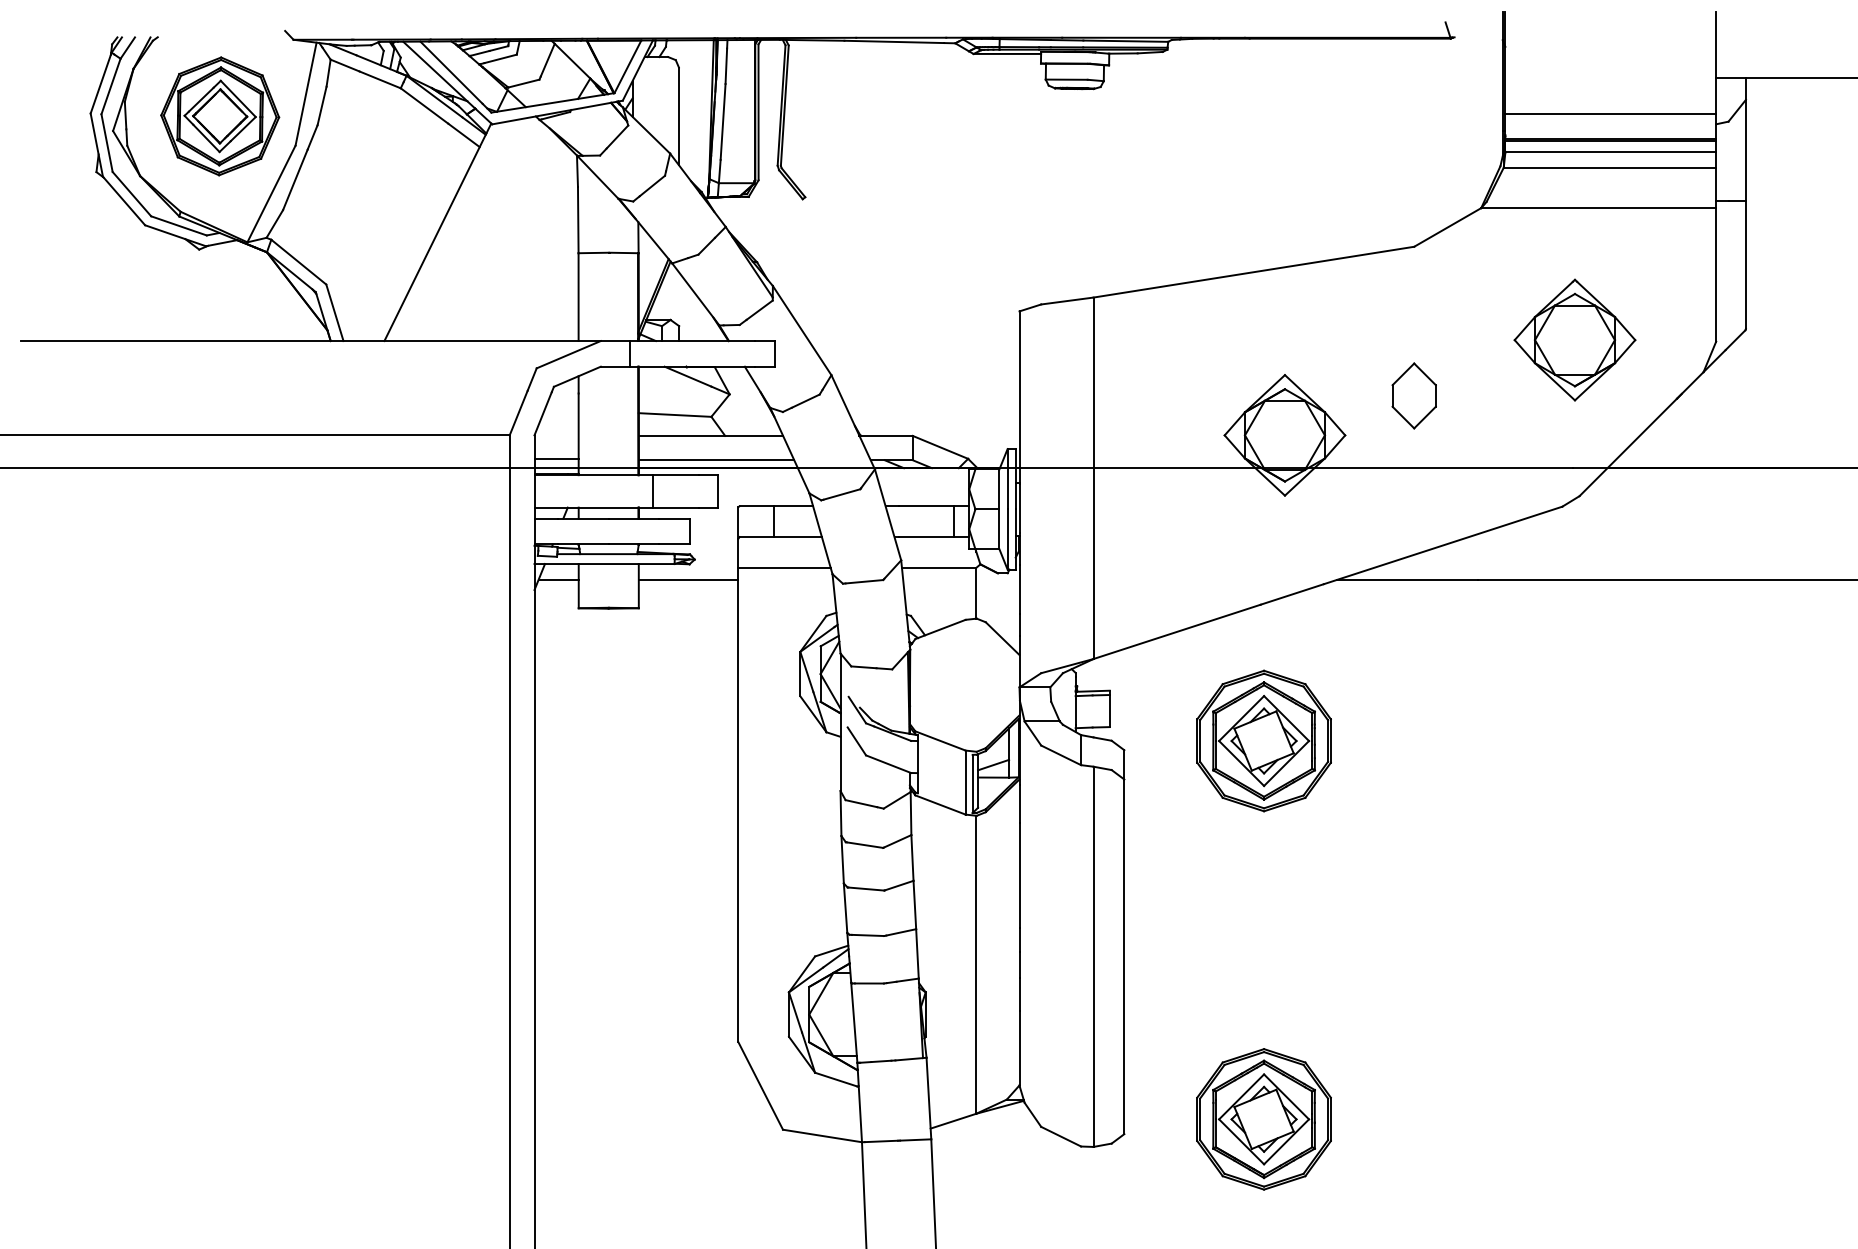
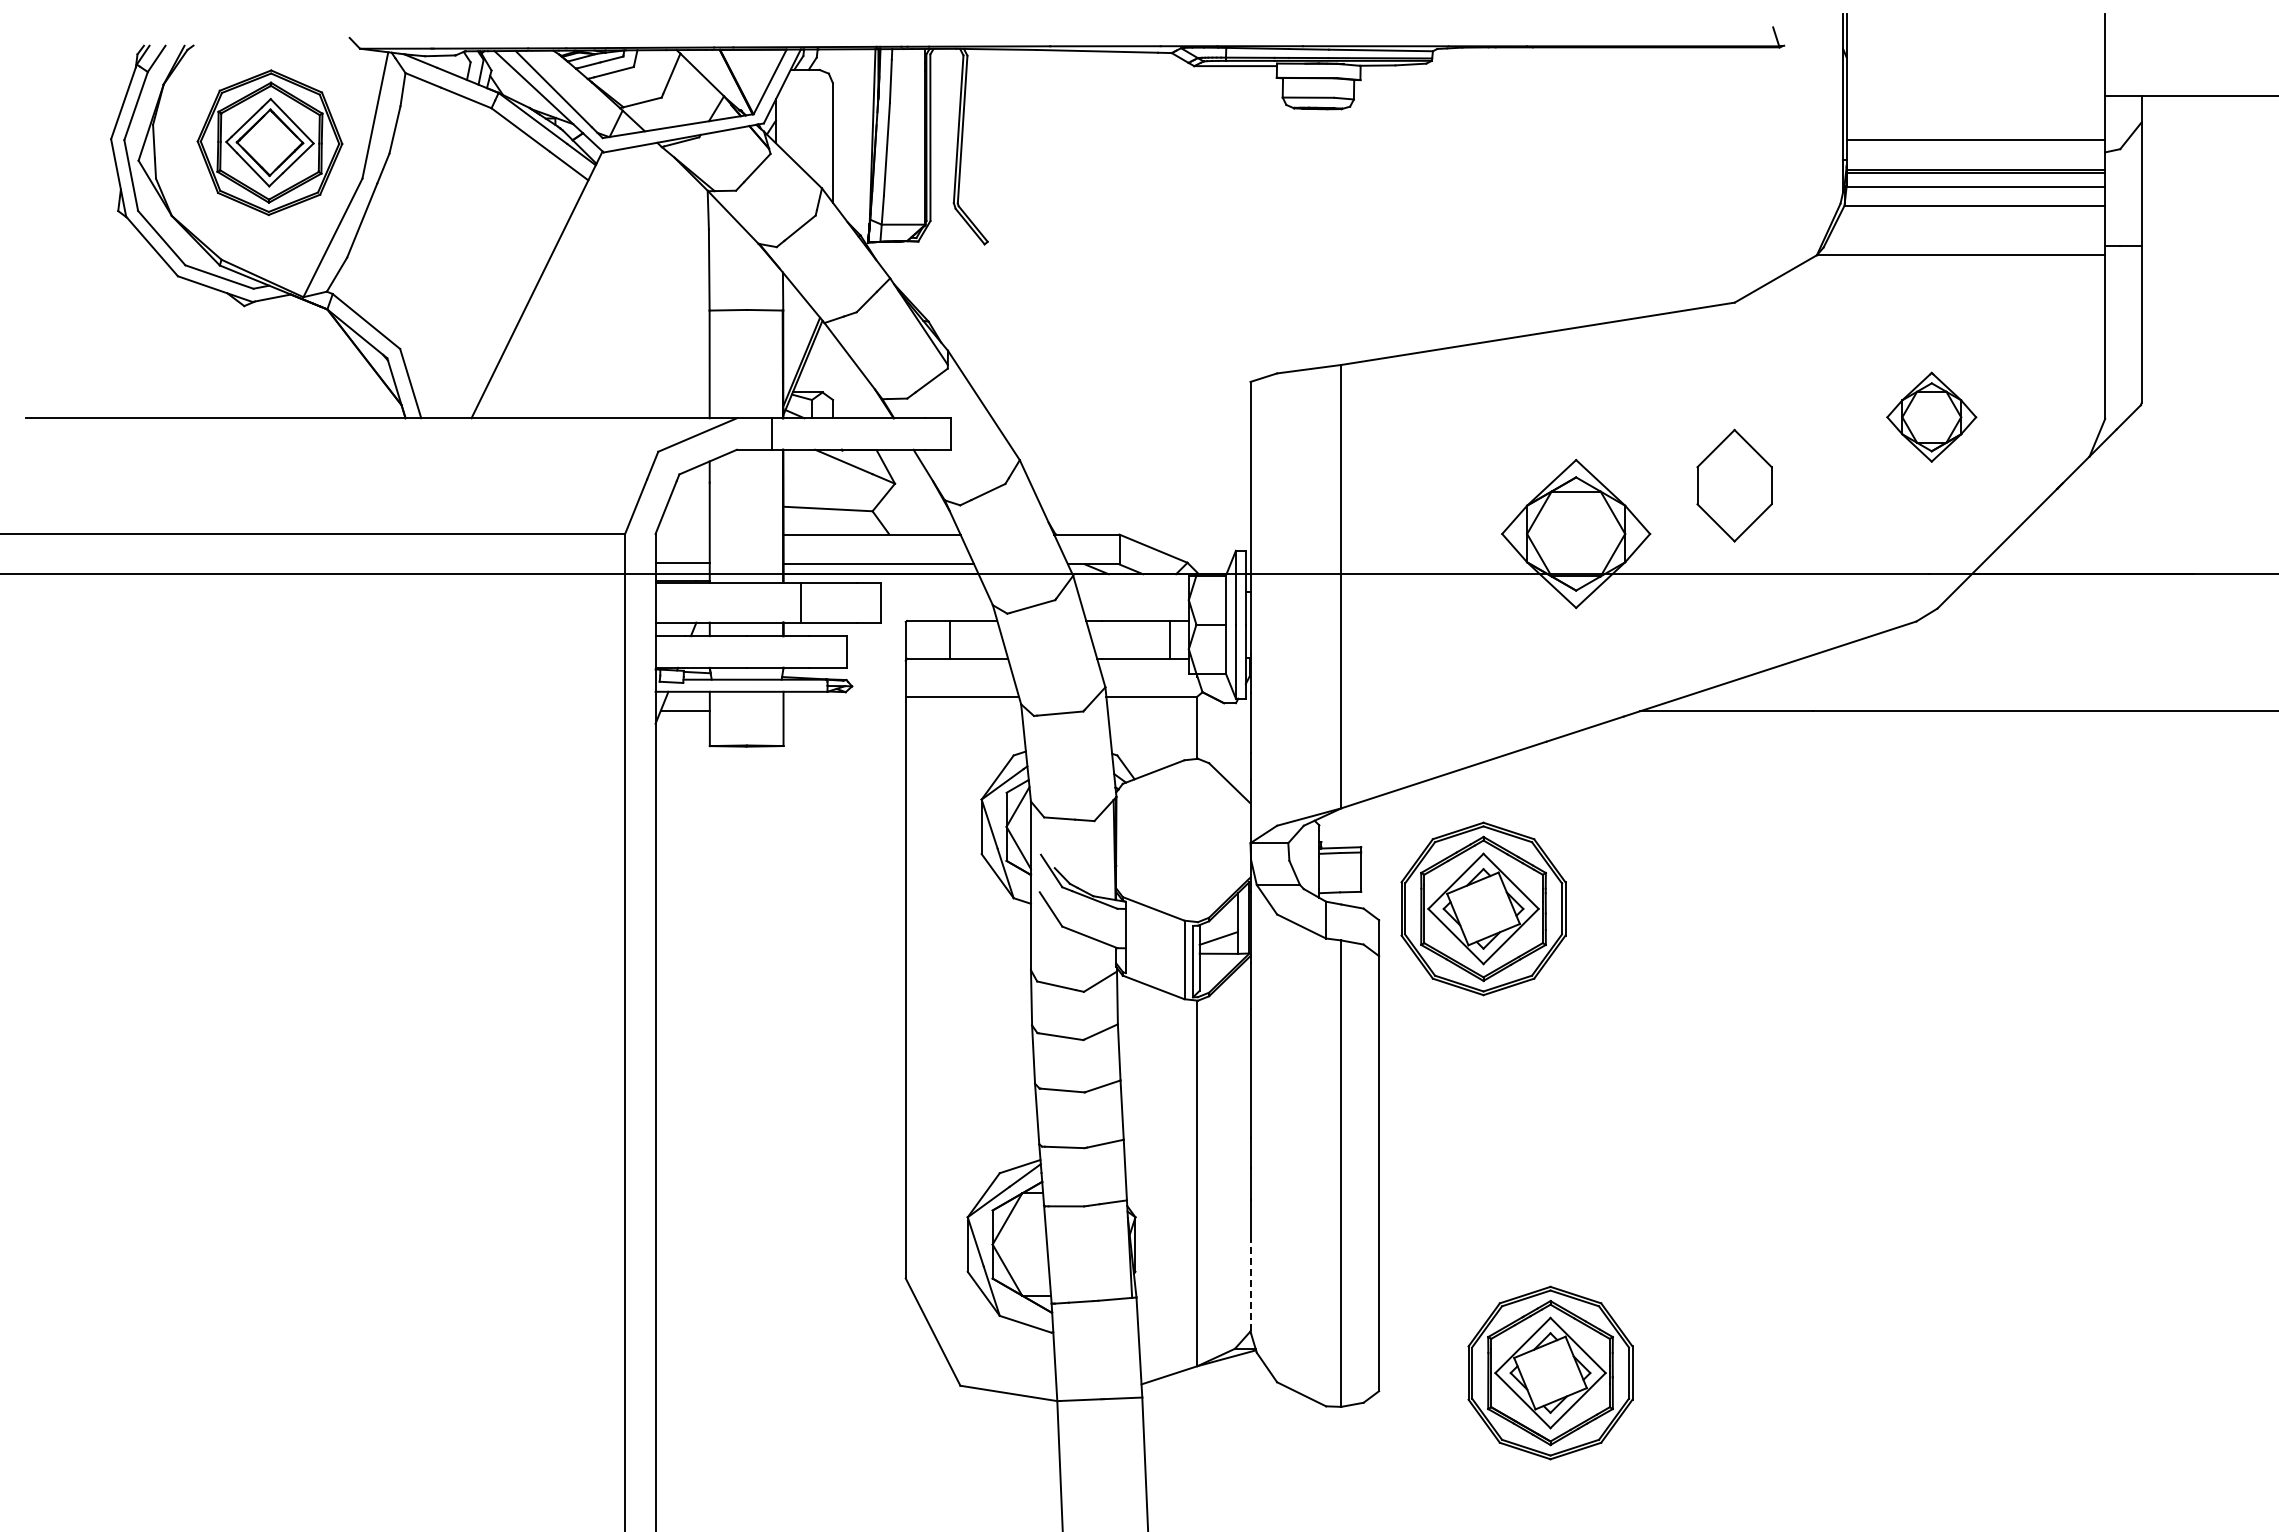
part: (1574, 340) -> (1931, 417), size x0.6
part: (1414, 395) -> (1734, 485), size x1.4
line: (688, 580) -> (844, 711), removed
part: (1264, 740) -> (1483, 908), moved
line: (1019, 1047) -> (1250, 1285), solid -> dashed

